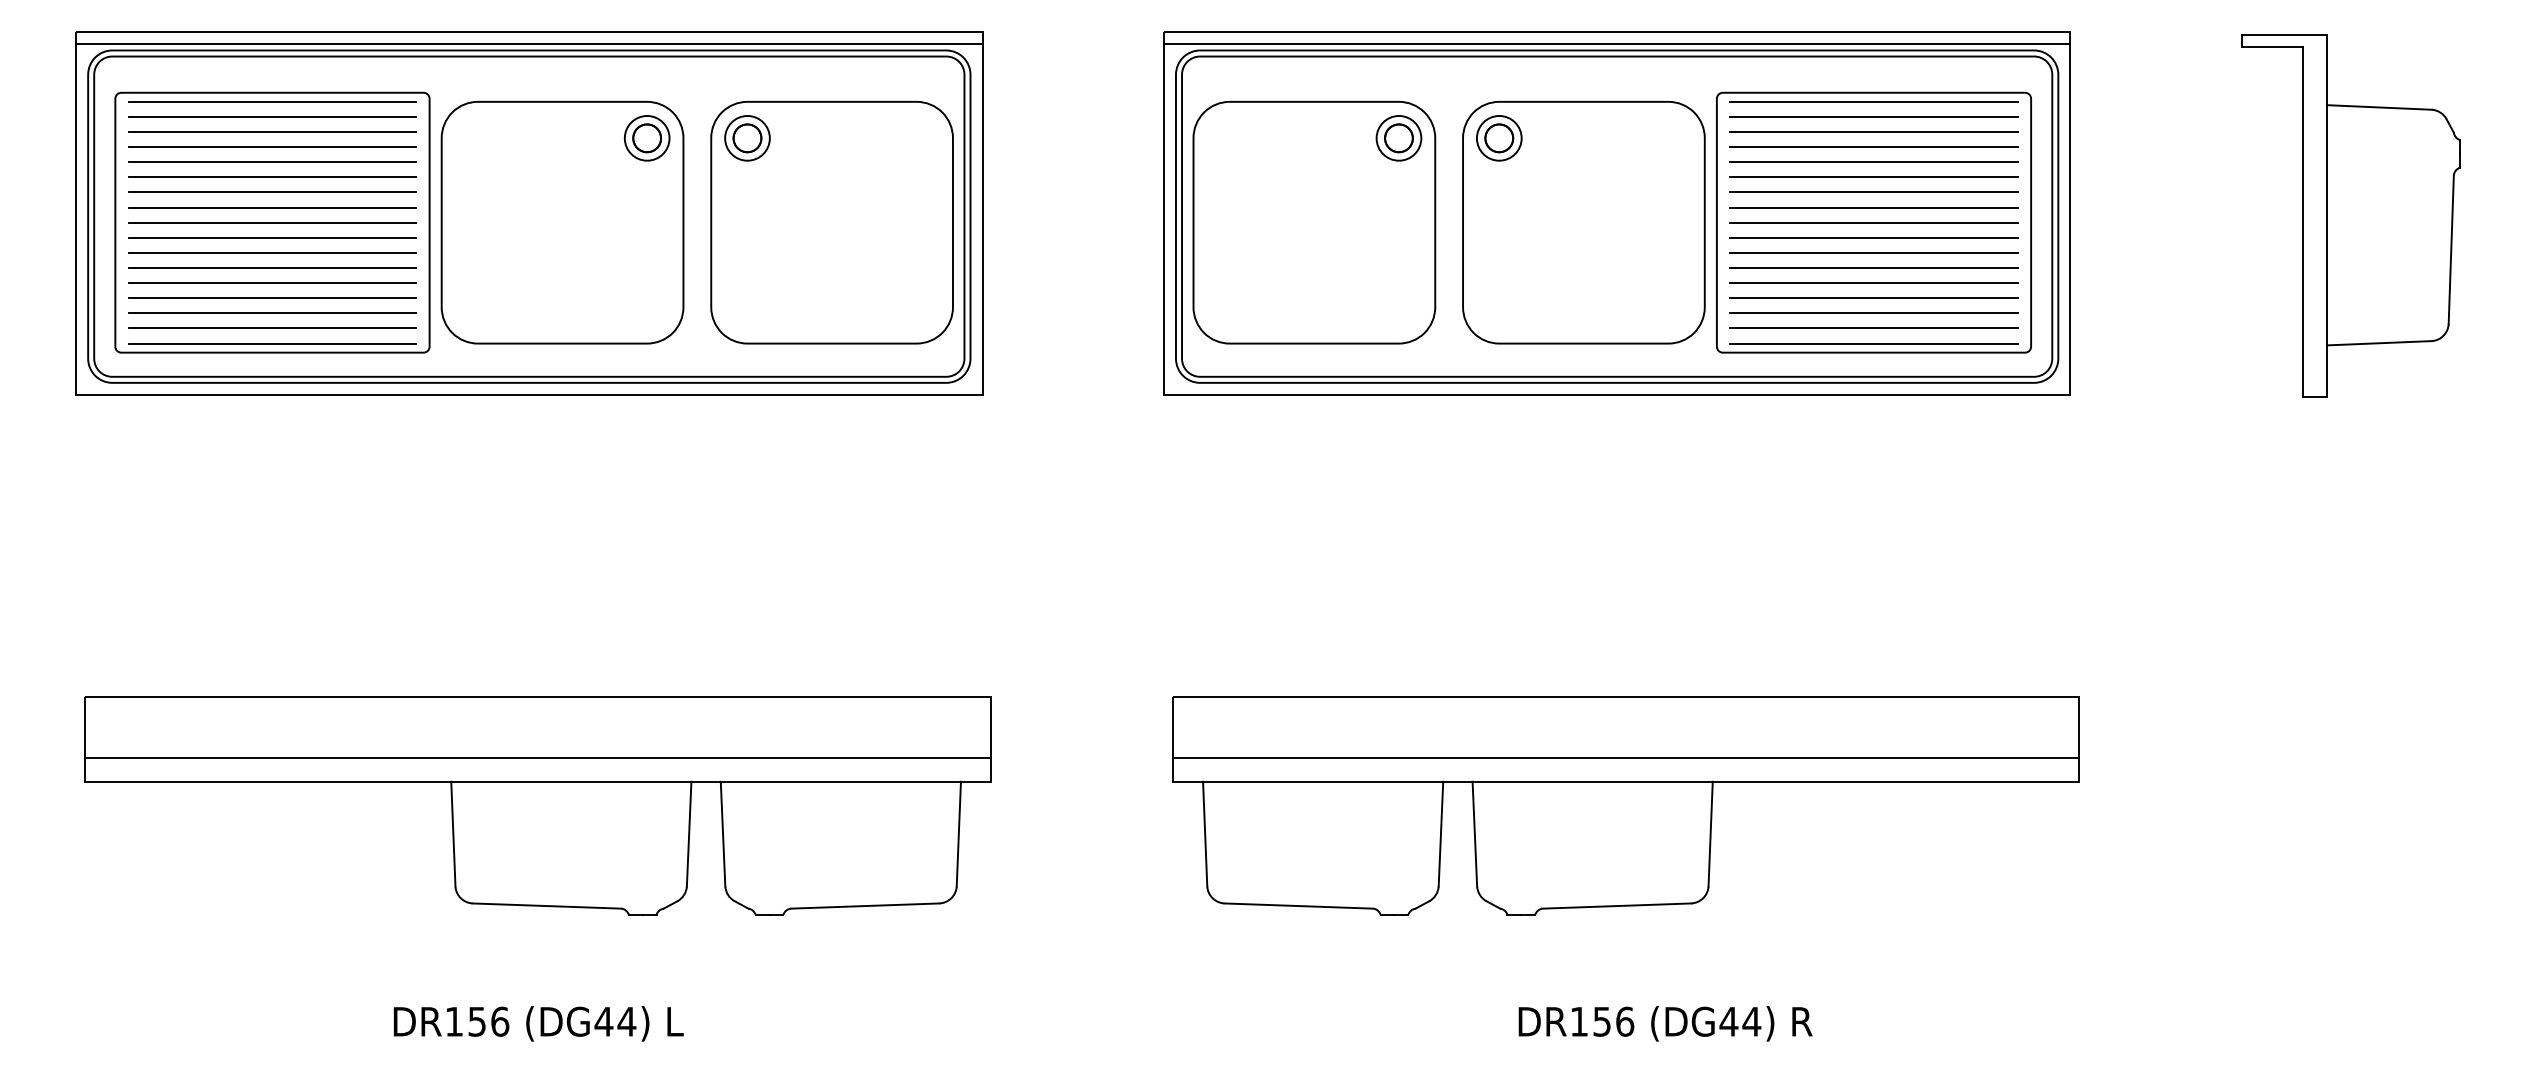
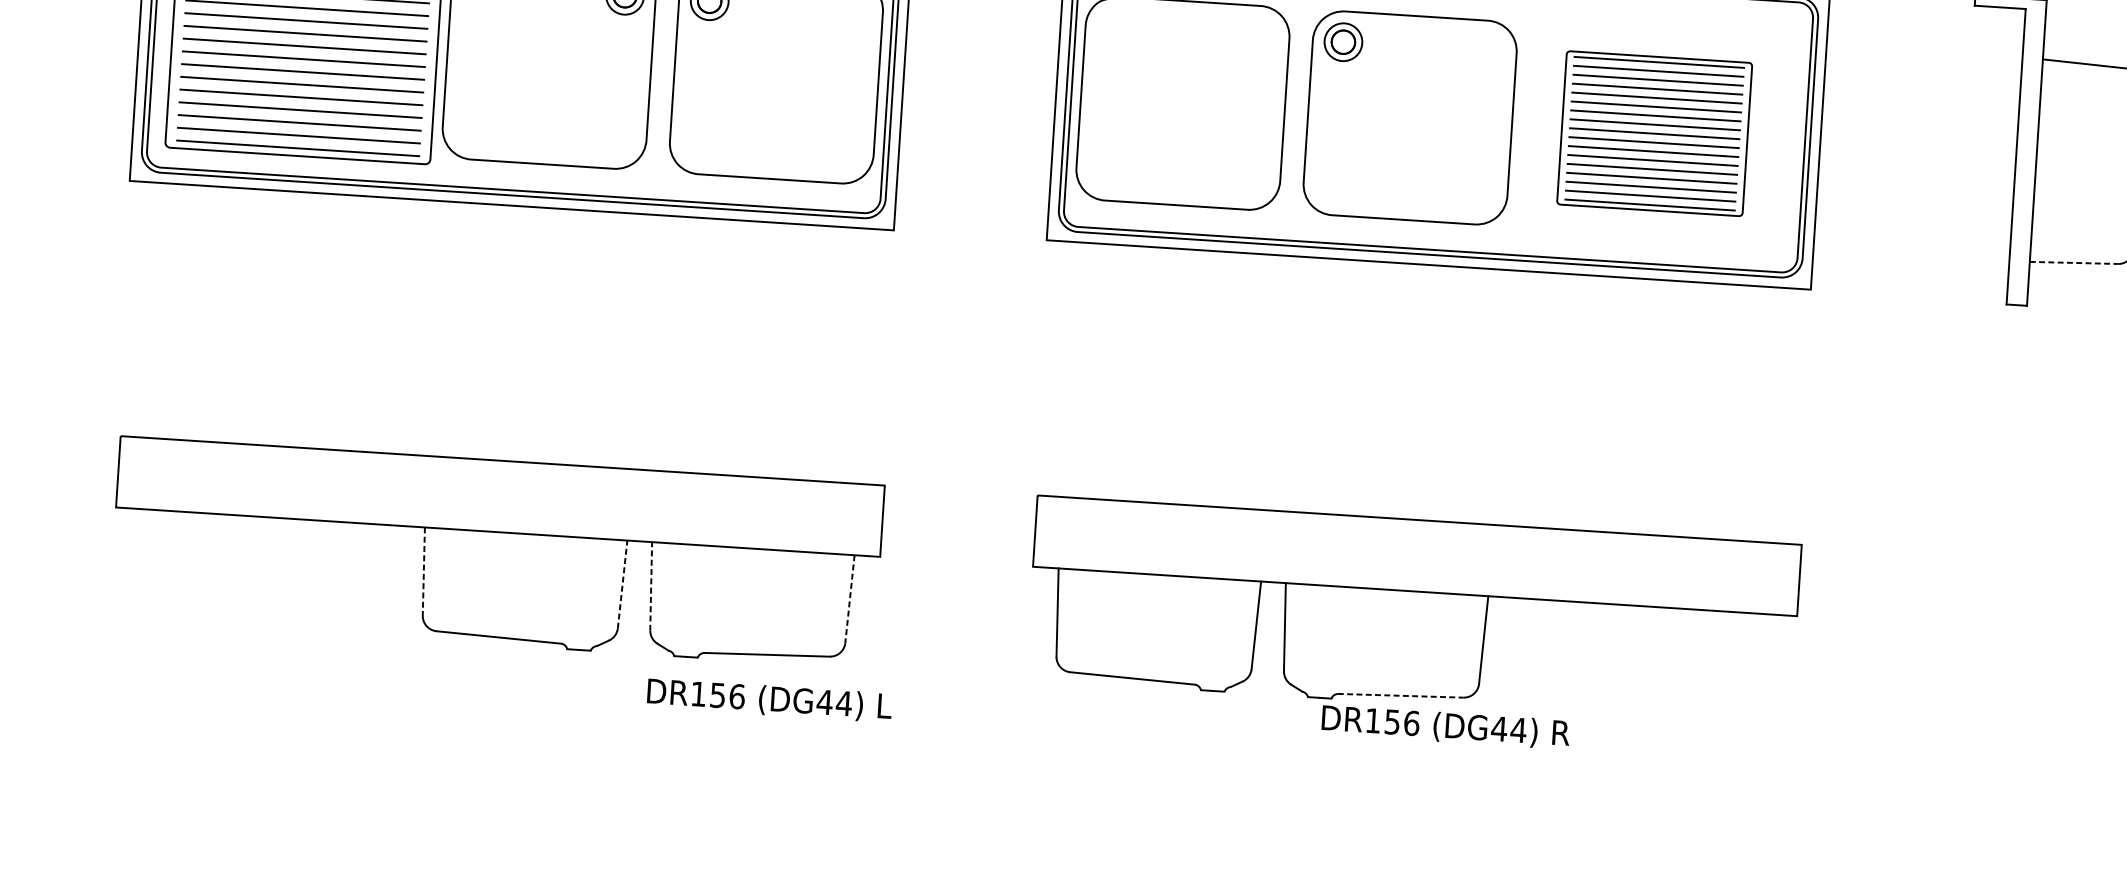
part: (1398, 138) -> (1258, 36), removed
part: (1873, 222) -> (1654, 133), size x0.7
line: (2379, 343) -> (2074, 263), solid -> dashed
line: (537, 757) -> (498, 511), removed
line: (1625, 757) -> (1416, 571), removed
line: (689, 833) -> (622, 584), solid -> dashed
line: (723, 833) -> (651, 585), solid -> dashed
line: (453, 834) -> (423, 572), solid -> dashed
line: (958, 834) -> (849, 599), solid -> dashed
line: (1616, 906) -> (1400, 696), solid -> dashed
text: (538, 1023) -> (769, 700), moved
text: (1665, 1023) -> (1445, 727), moved

